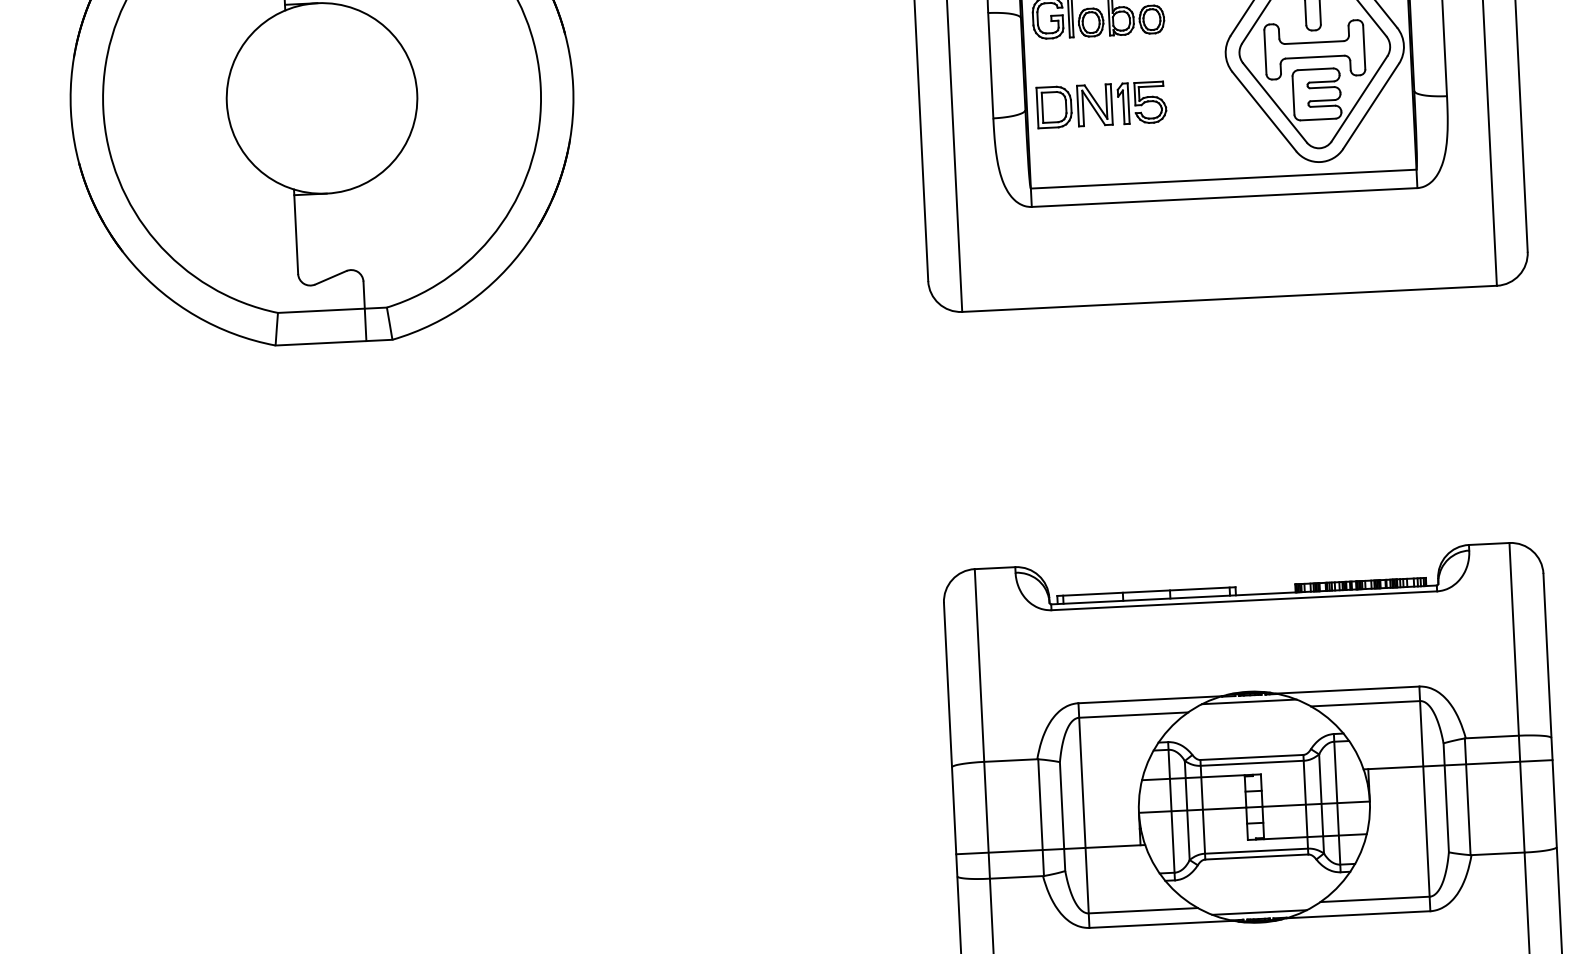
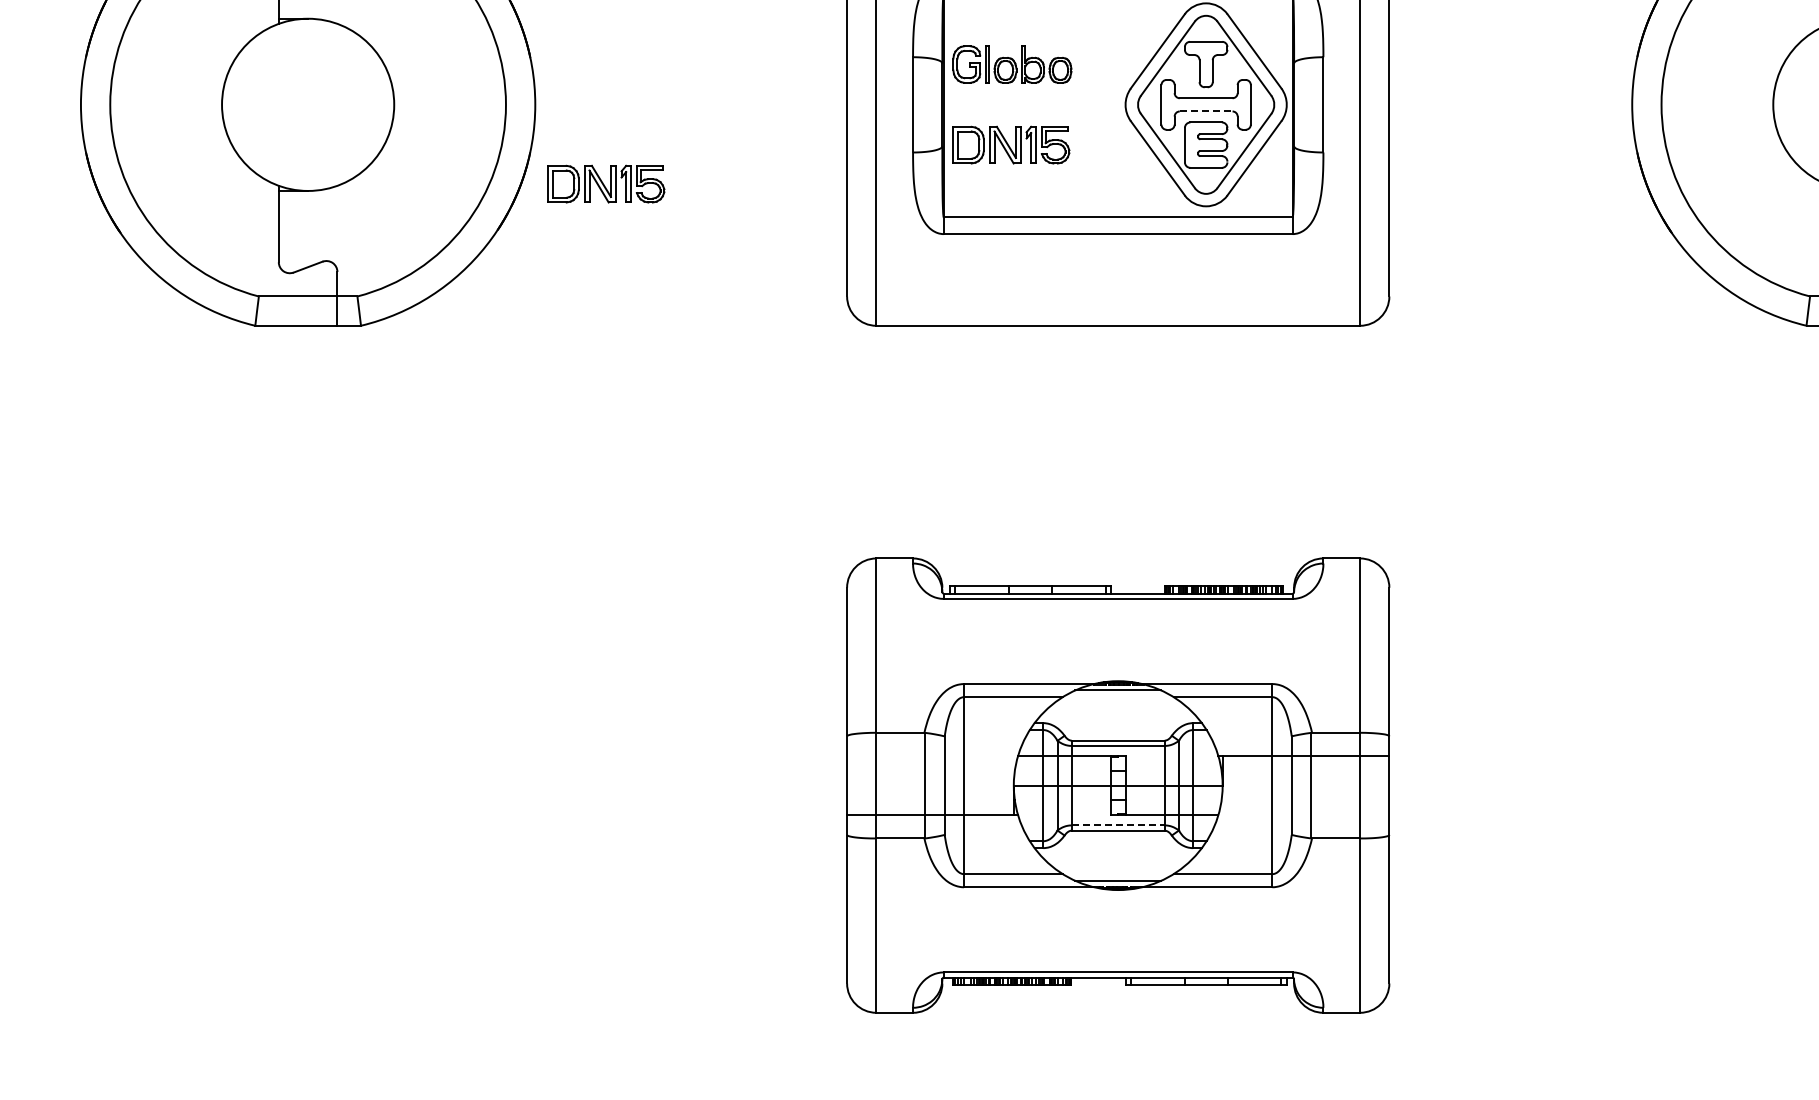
line: (1315, 57) -> (1206, 111), solid -> dashed
part: (656, 169) -> (606, 183), added
line: (1256, 851) -> (1118, 825), solid -> dashed

